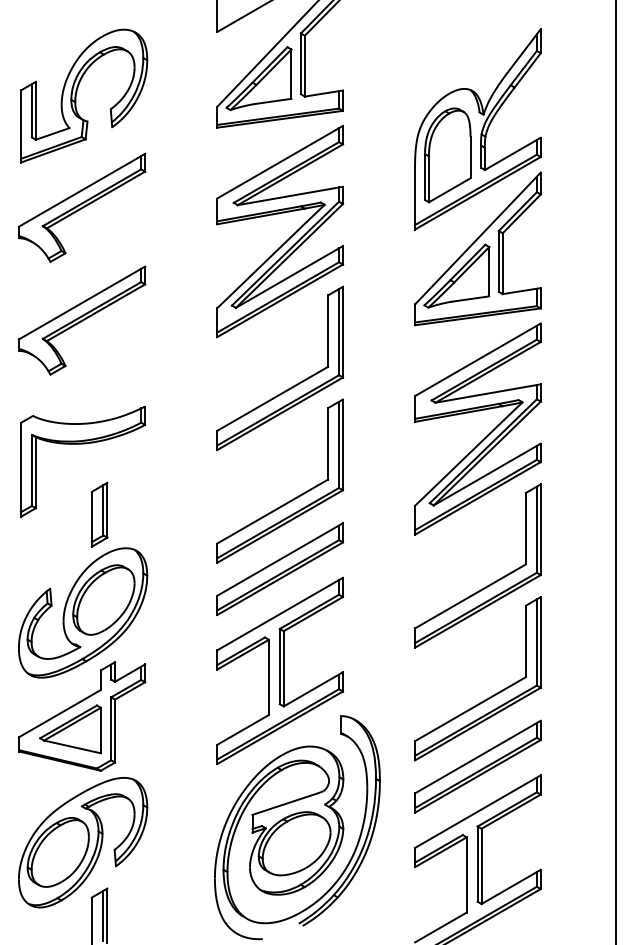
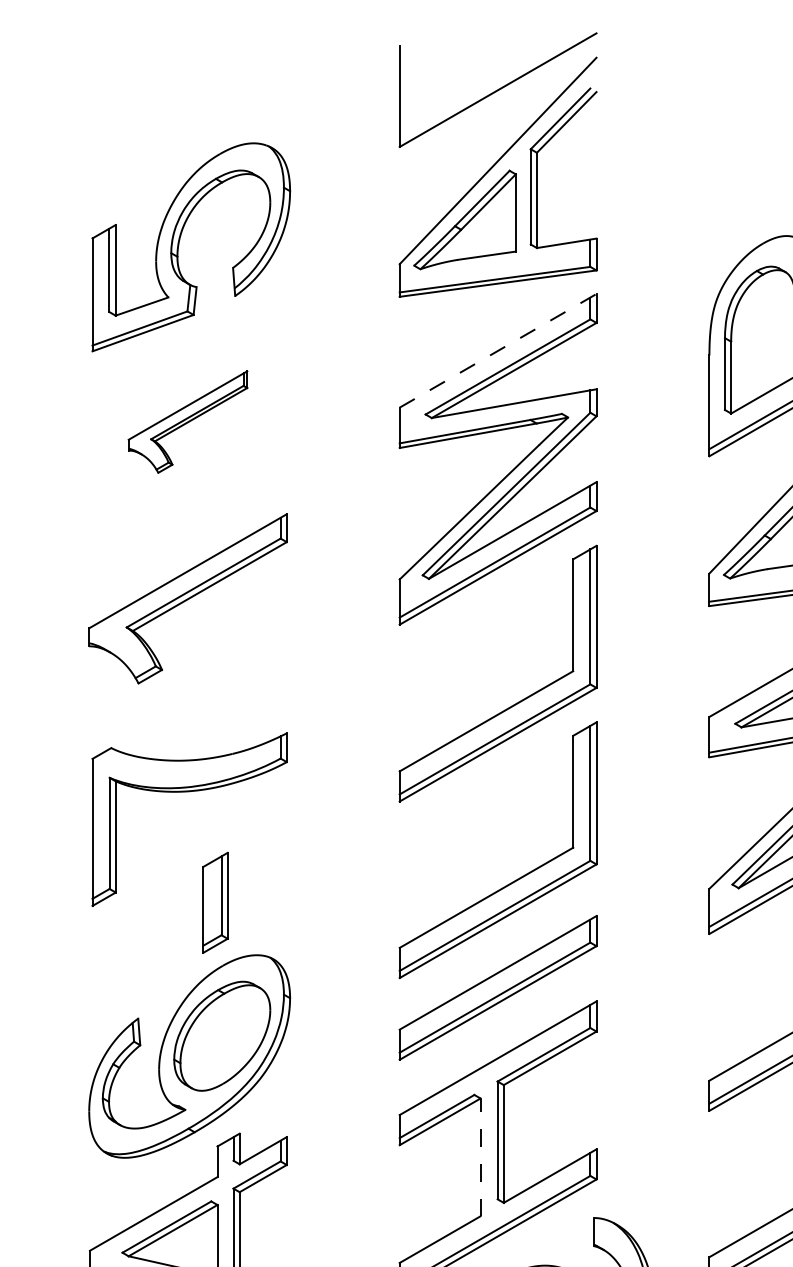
line: (280, 162) -> (498, 351), solid -> dashed
part: (81, 207) -> (187, 421), size x0.6
line: (268, 677) -> (479, 1157), solid -> dashed

